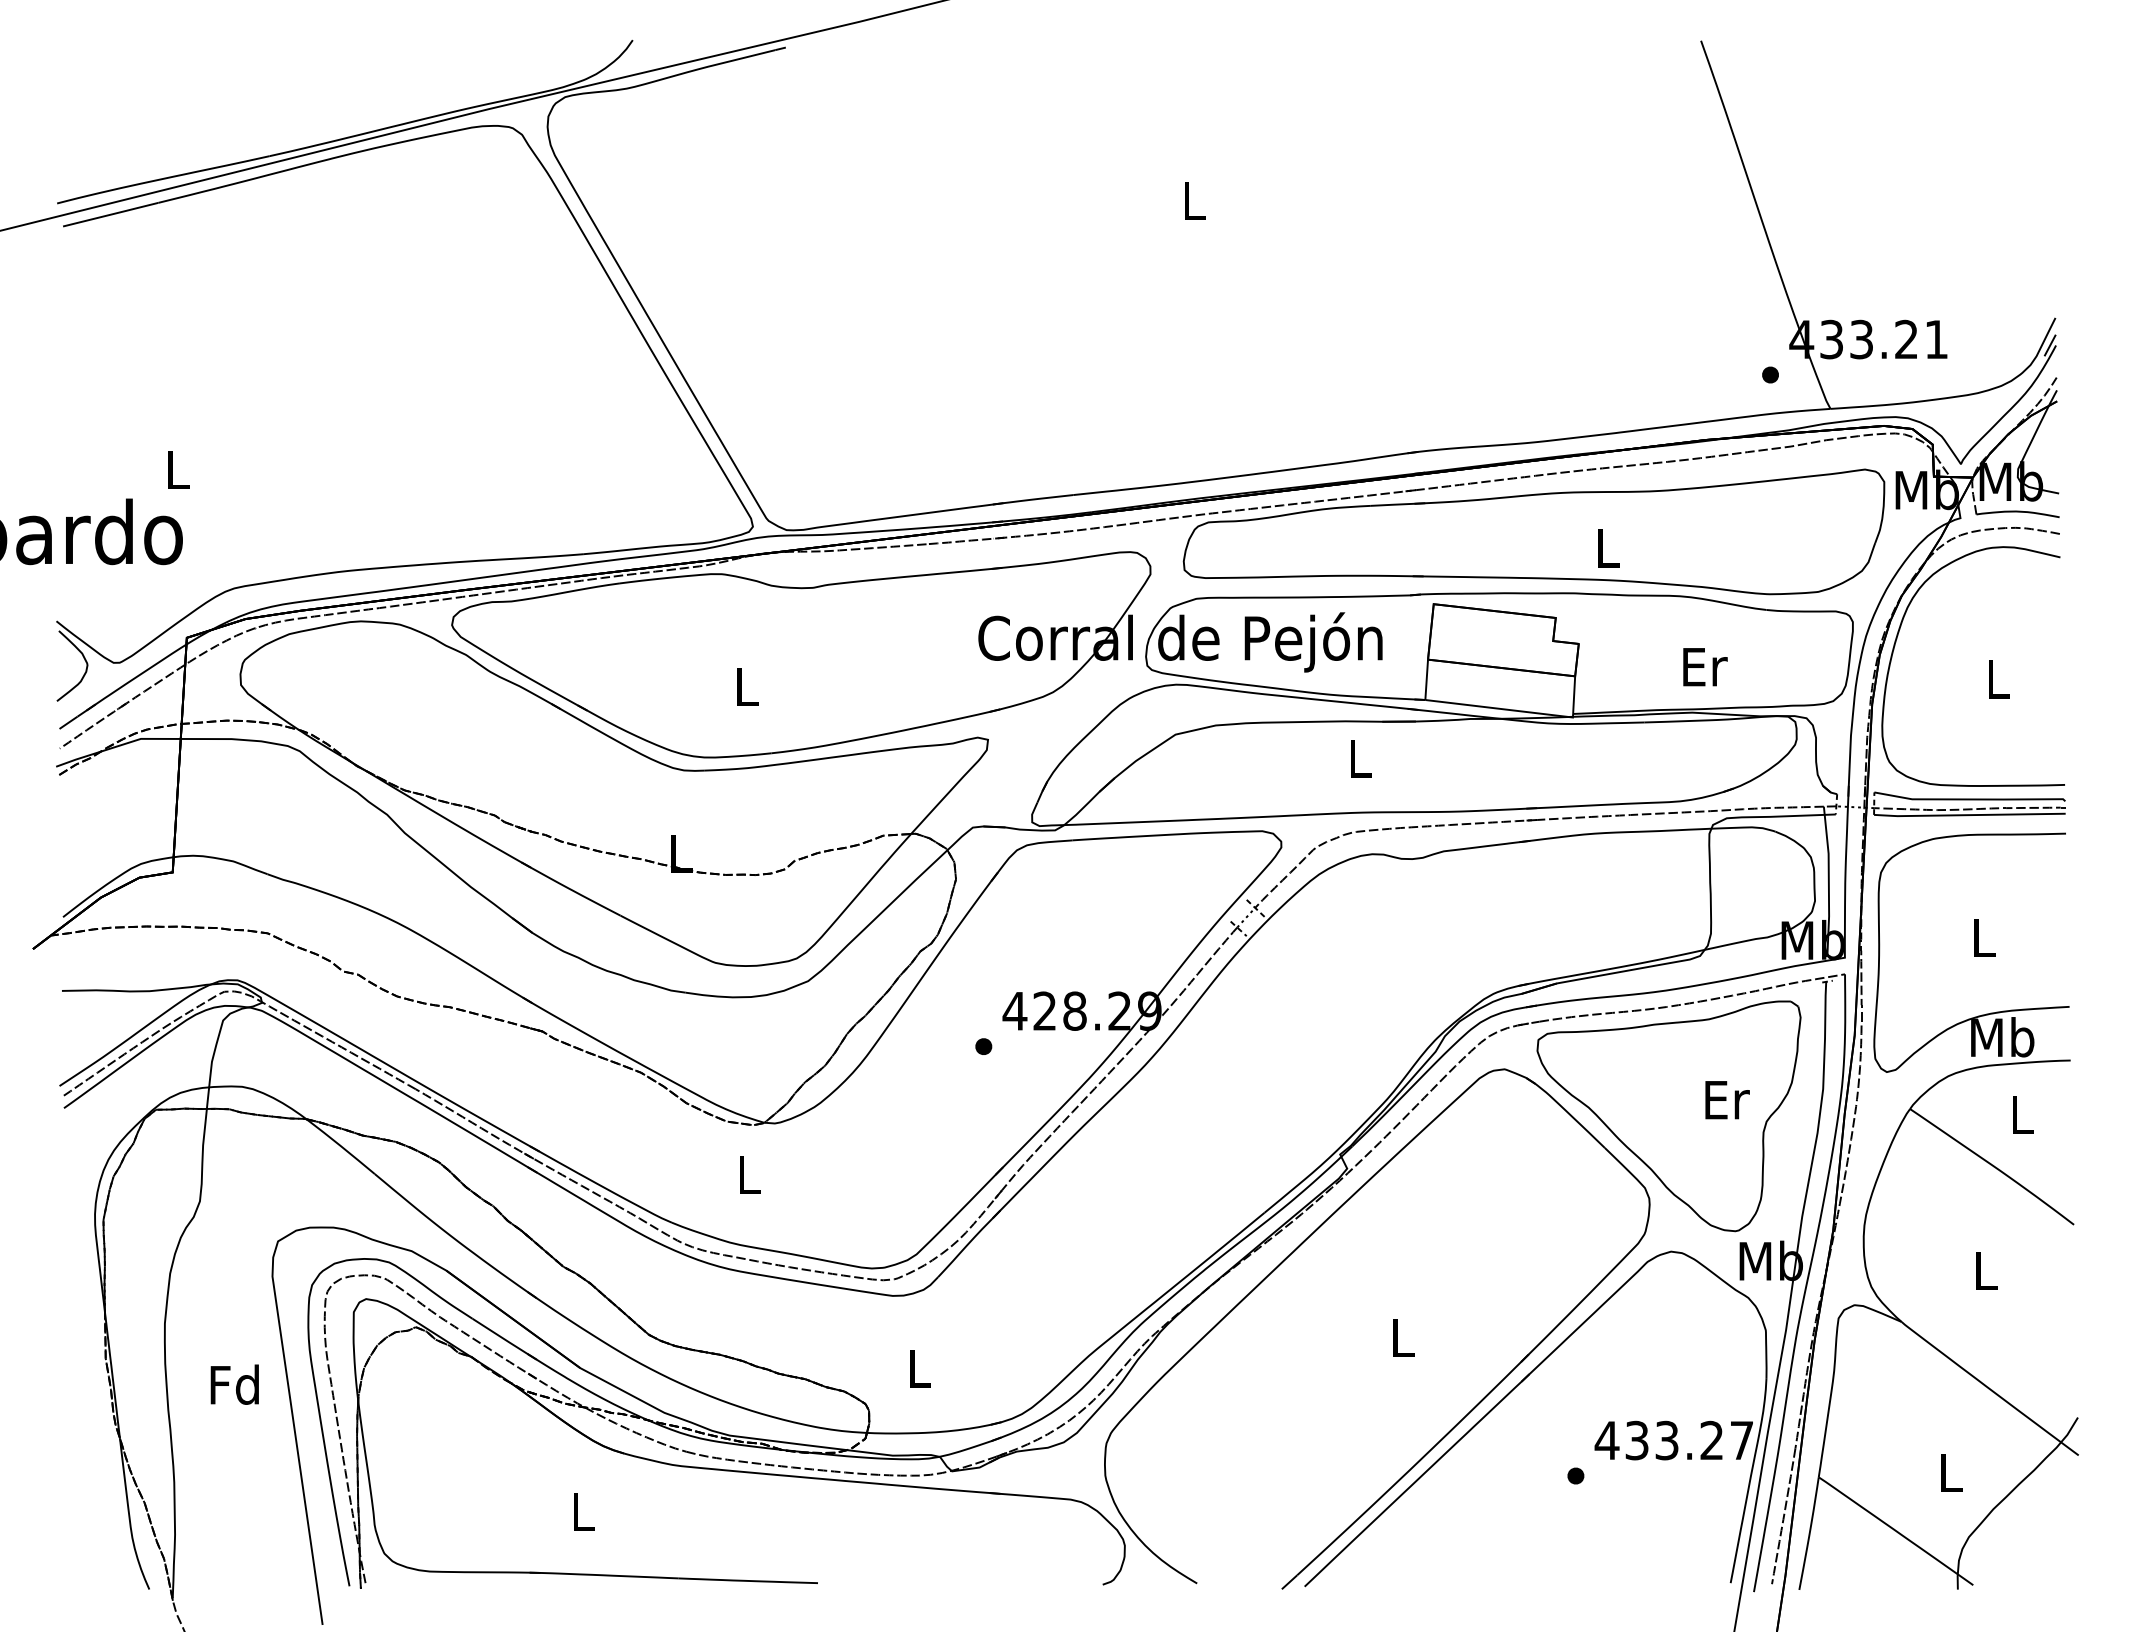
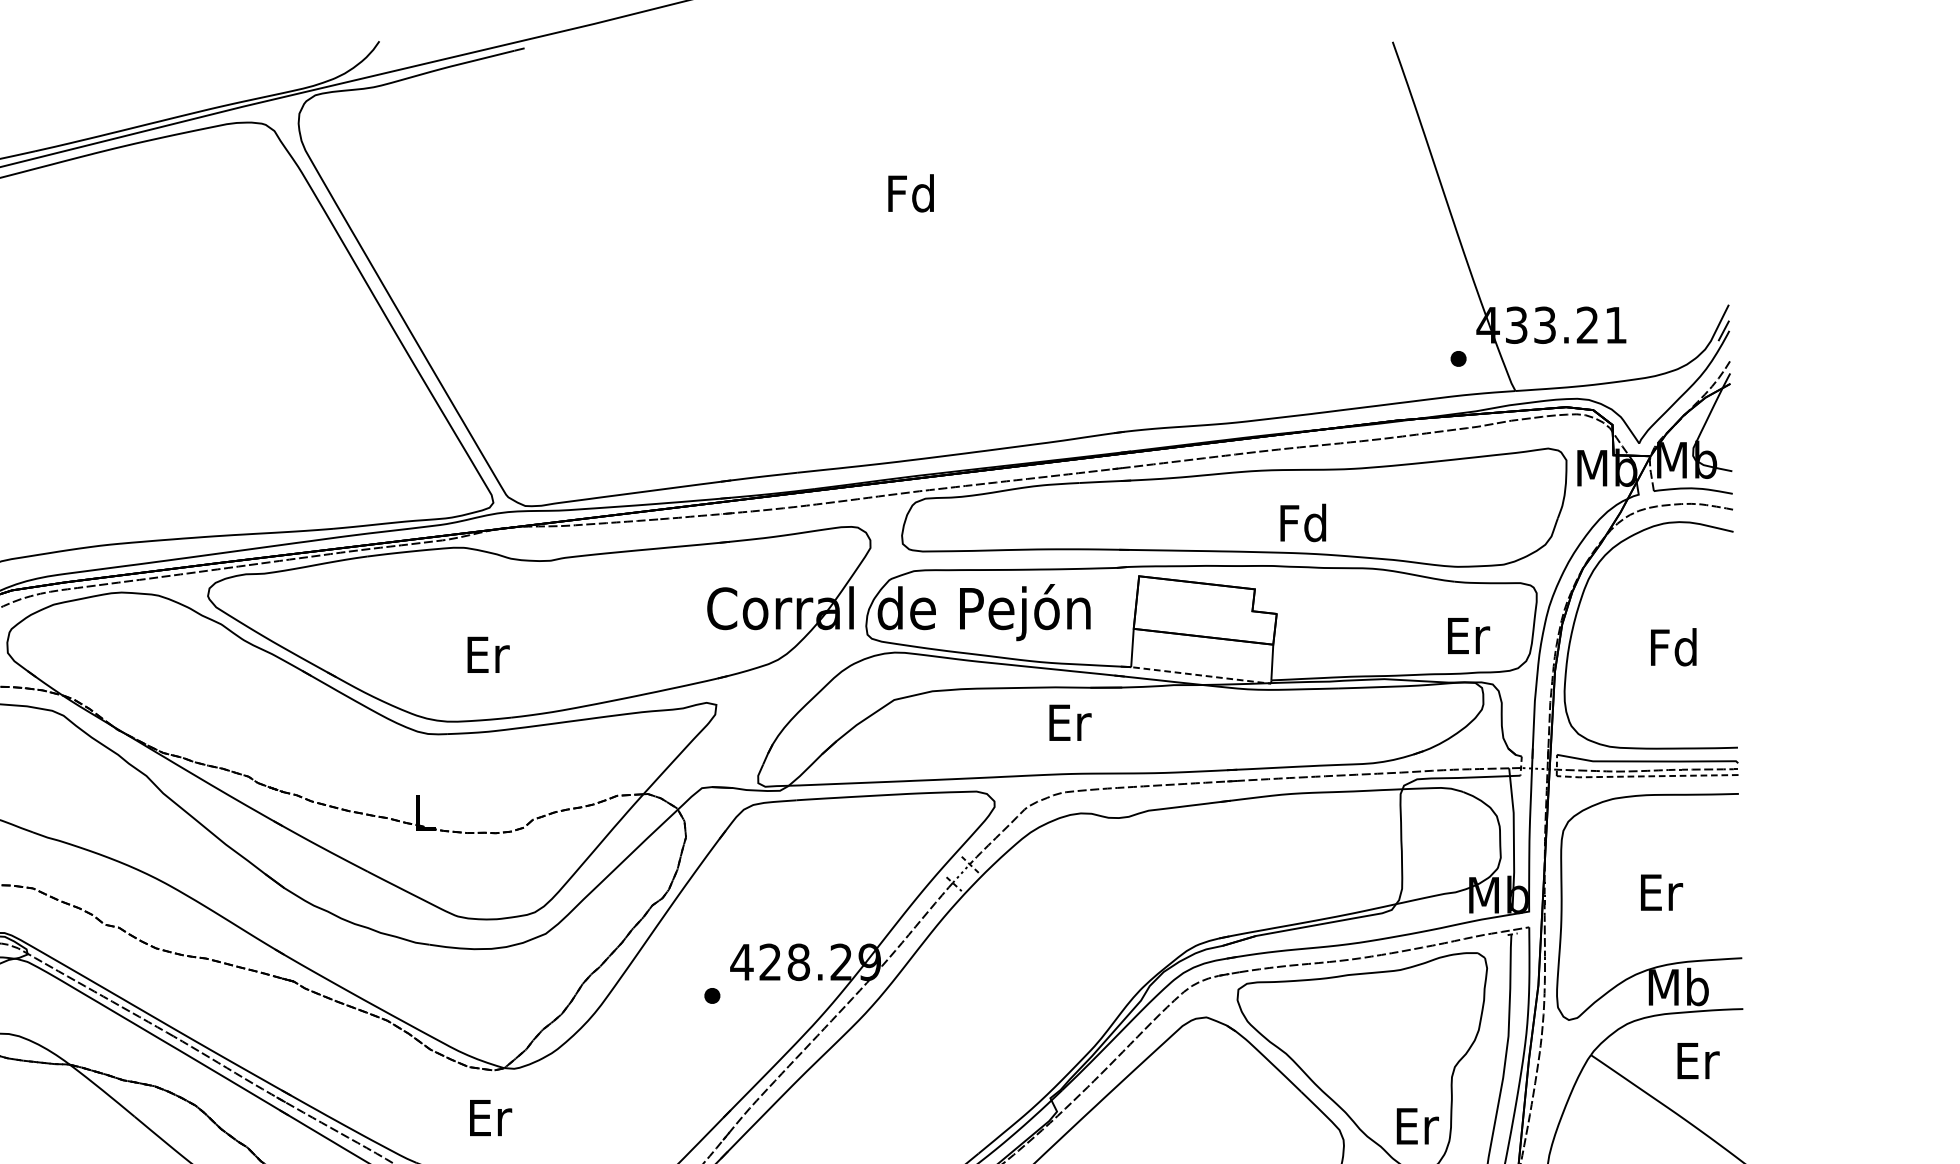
text: (1193, 200) -> (911, 193), L -> Fd
text: (1606, 547) -> (1303, 522), L -> Fd
text: (1705, 667) -> (1468, 636), moved
text: (1997, 678) -> (1673, 646), L -> Fd
text: (747, 687) -> (488, 655), L -> Er
line: (1501, 709) -> (1203, 676), solid -> dashed
text: (1361, 758) -> (1070, 722), L -> Er
line: (1969, 815) -> (1647, 776), solid -> dashed
text: (1984, 937) -> (1661, 892), L -> Er
text: (1727, 1100) -> (1417, 1126), moved
text: (2023, 1115) -> (1698, 1061), L -> Er
text: (750, 1175) -> (491, 1118), L -> Er

